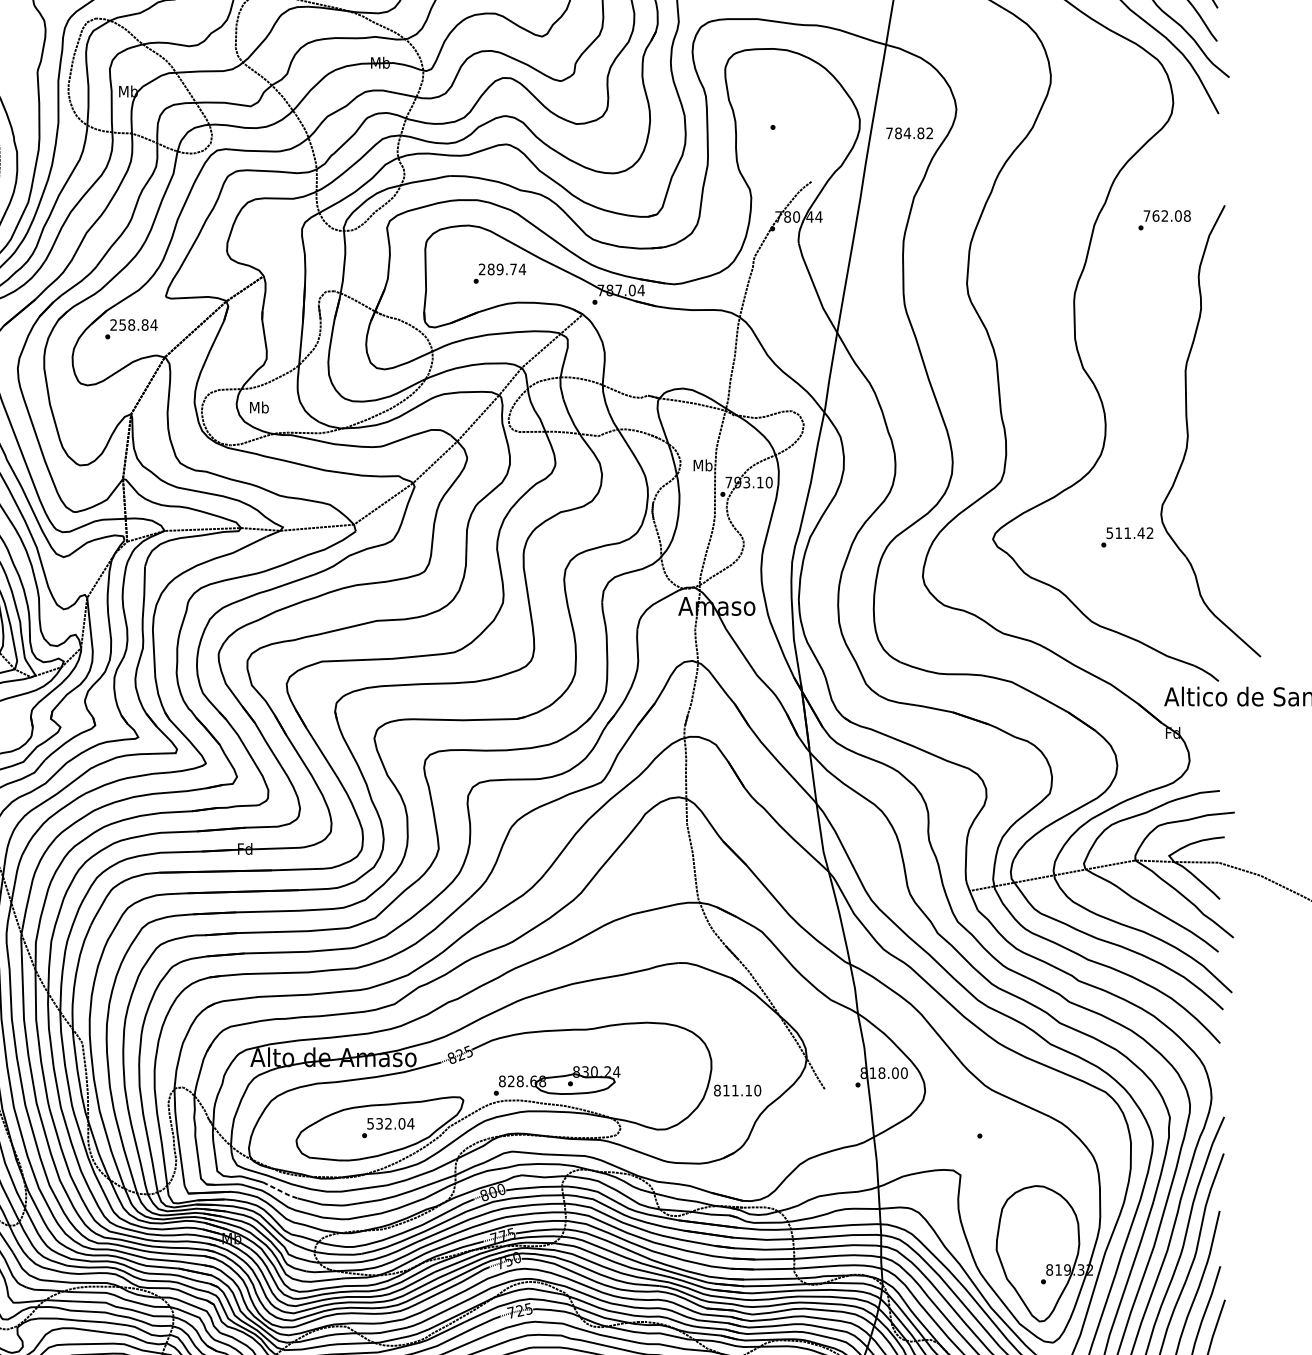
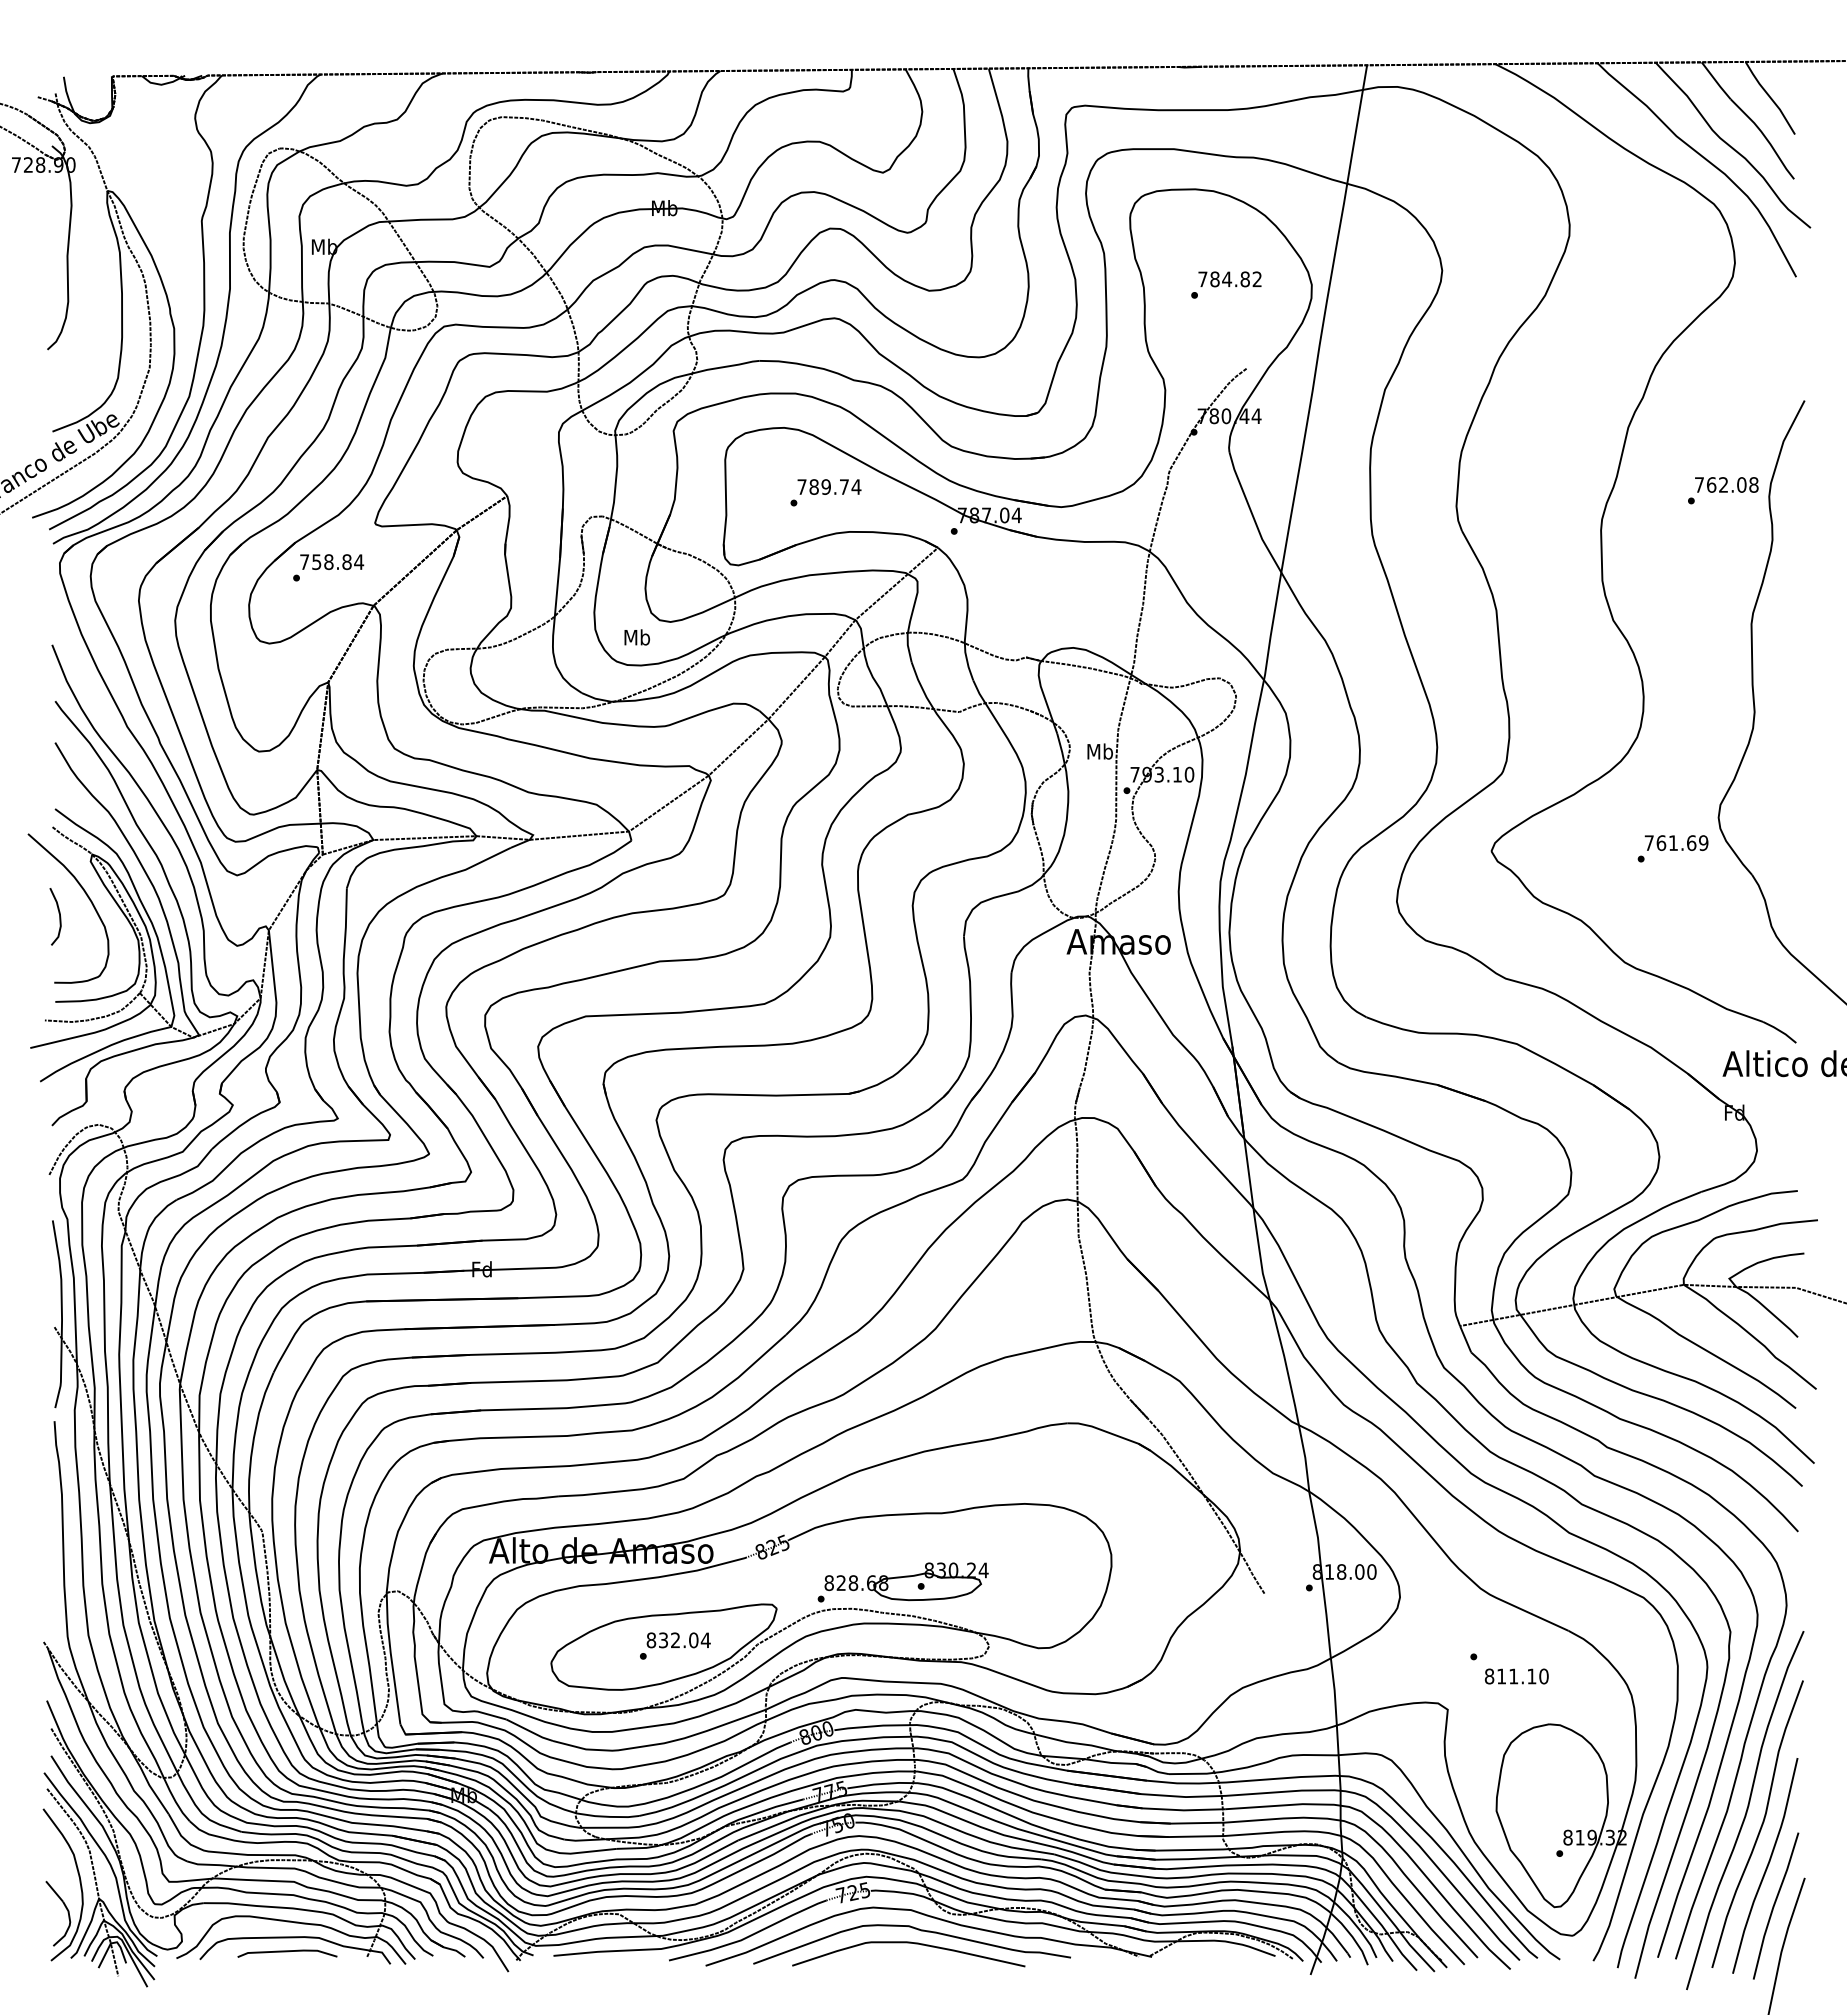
text: (909, 133) -> (1229, 279), moved
text: (1164, 220) -> (1723, 490), moved
text: (481, 269) -> (801, 486), 289.74 -> 789.74
text: (113, 324) -> (304, 561), 258.84 -> 758.84
text: (258, 407) -> (636, 637), moved
text: (1130, 533) -> (1676, 843), 511.42 -> 761.69
text: (737, 1090) -> (1516, 1676), moved
text: (370, 1123) -> (651, 1640), 532.04 -> 832.04
line: (281, 1191) -> (530, 1731), dashed -> solid

